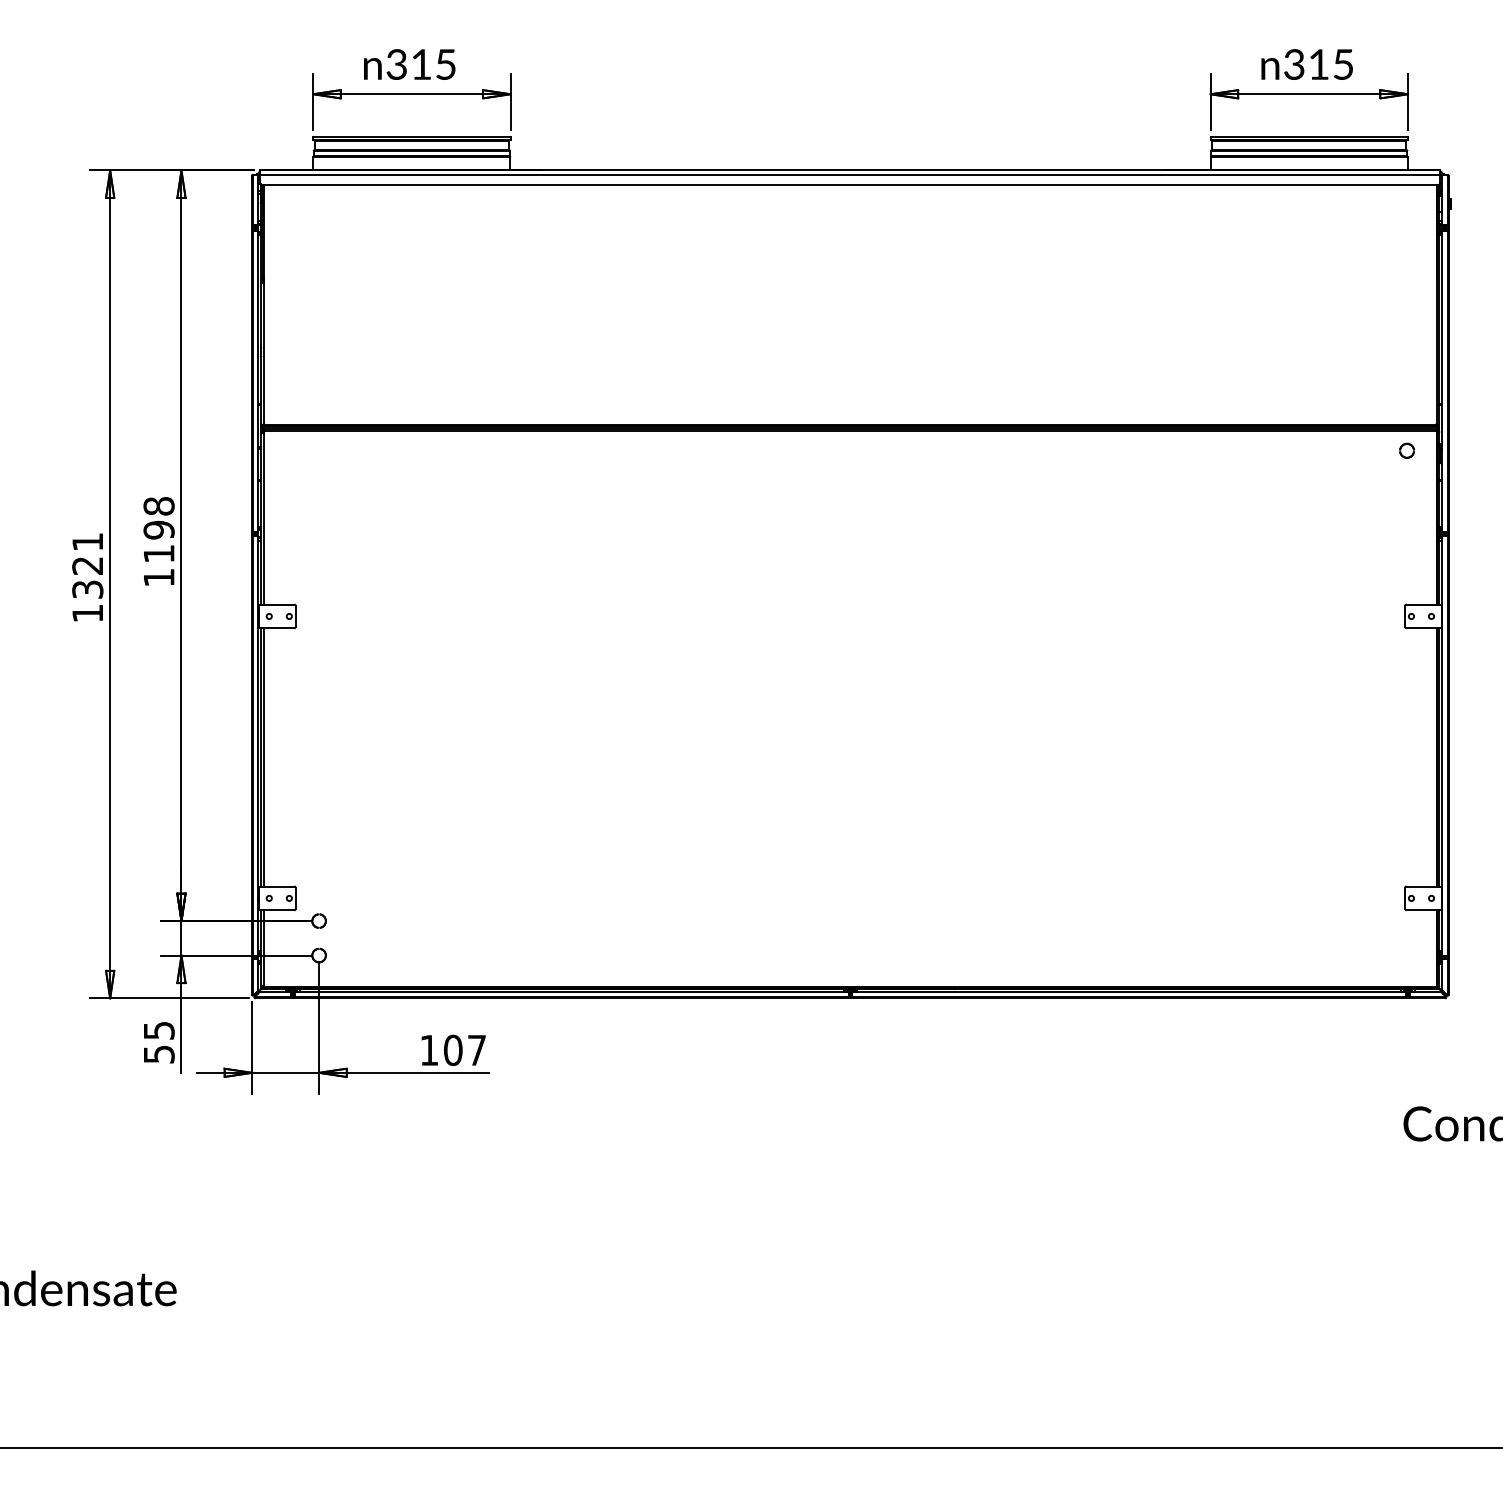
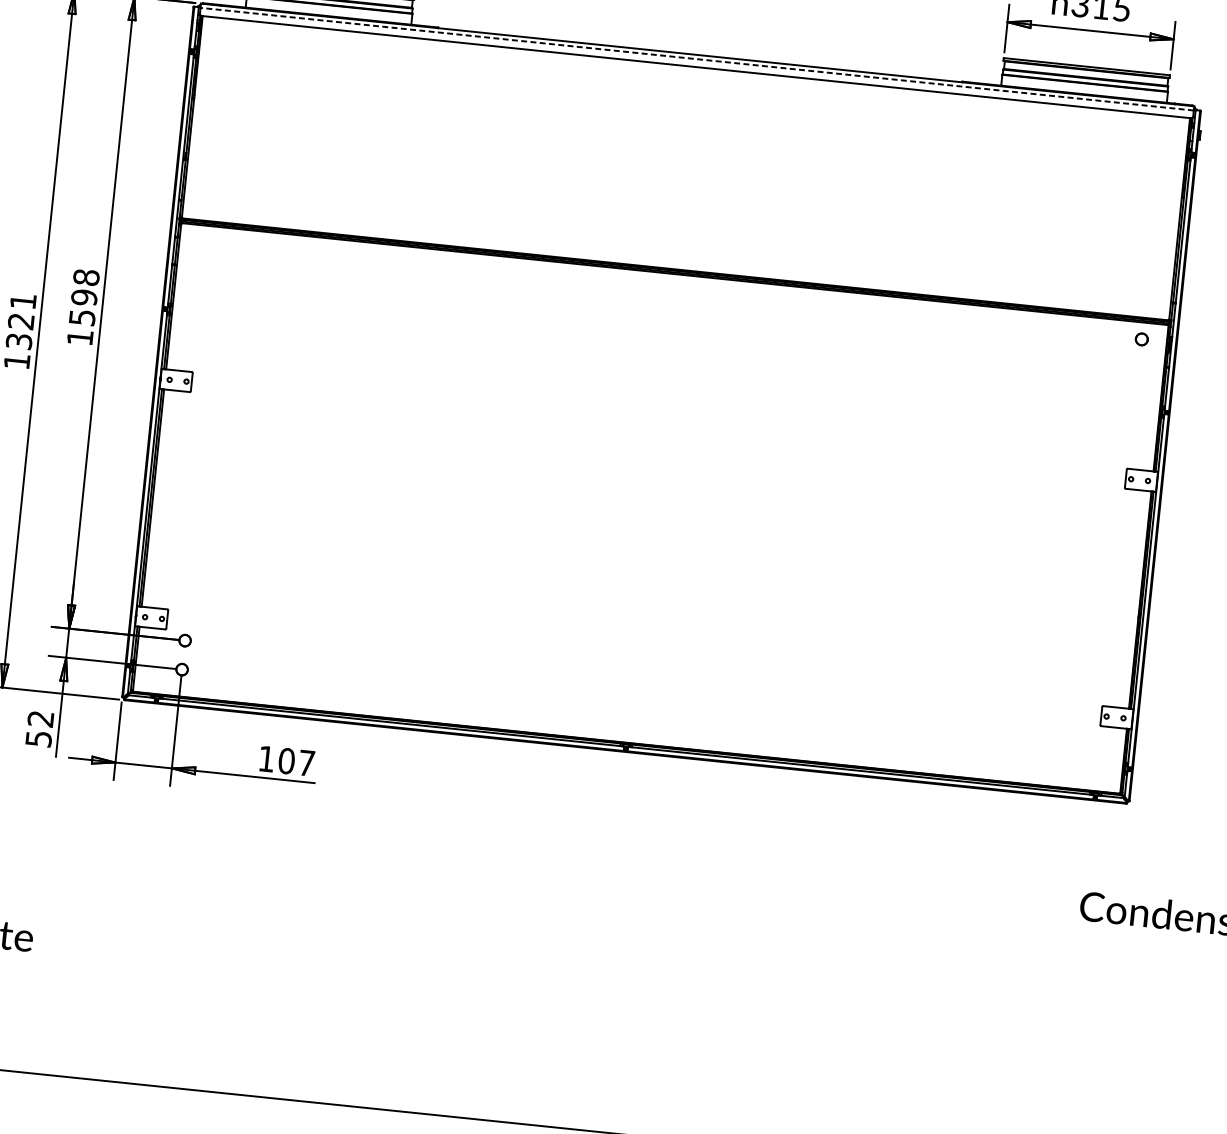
line: (850, 175) -> (697, 59), solid -> dashed
text: (159, 553) -> (82, 317), 1198 -> 1598
text: (158, 1030) -> (40, 718), 55 -> 52

